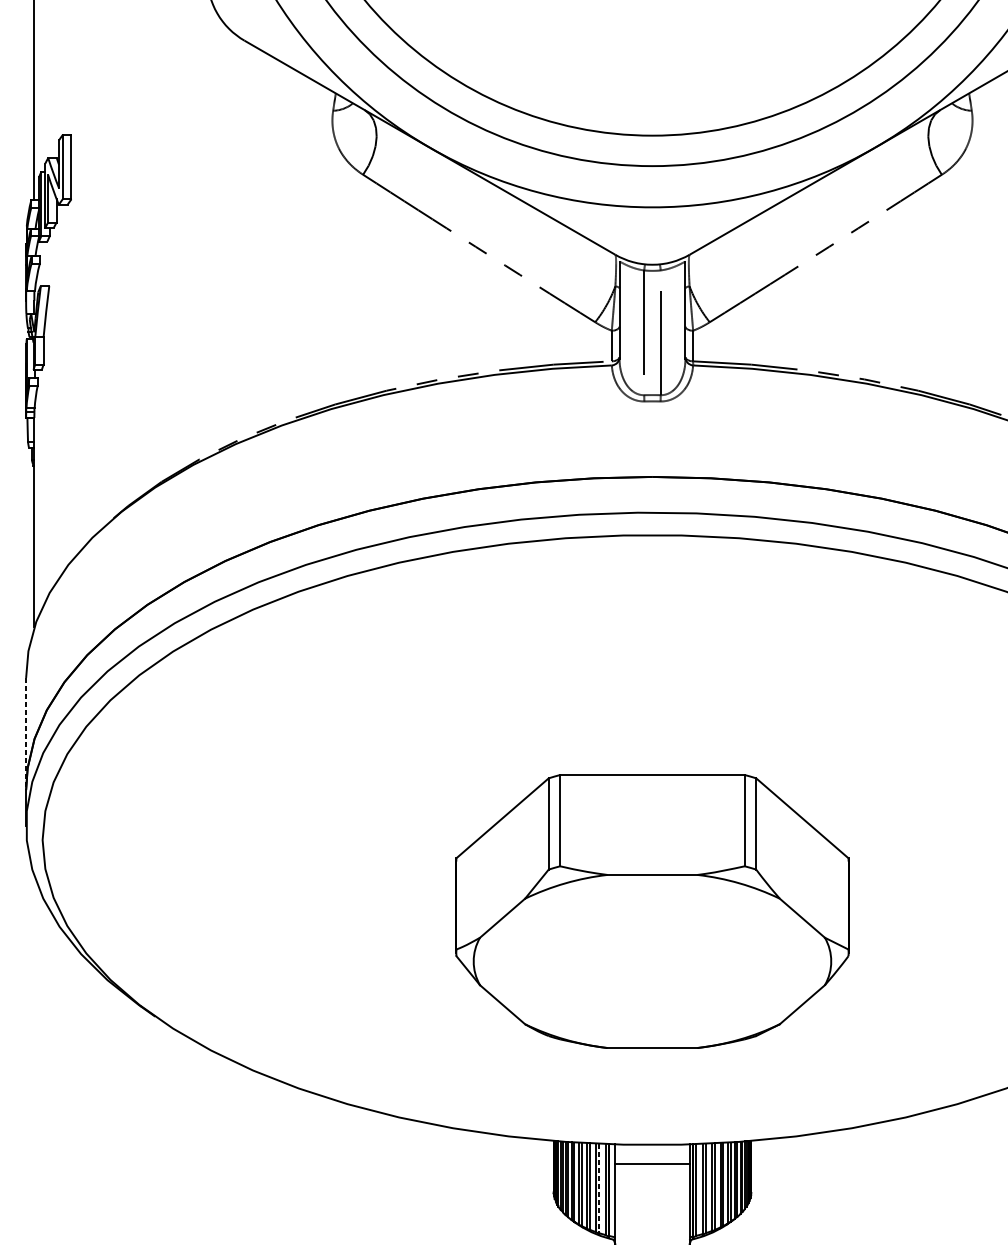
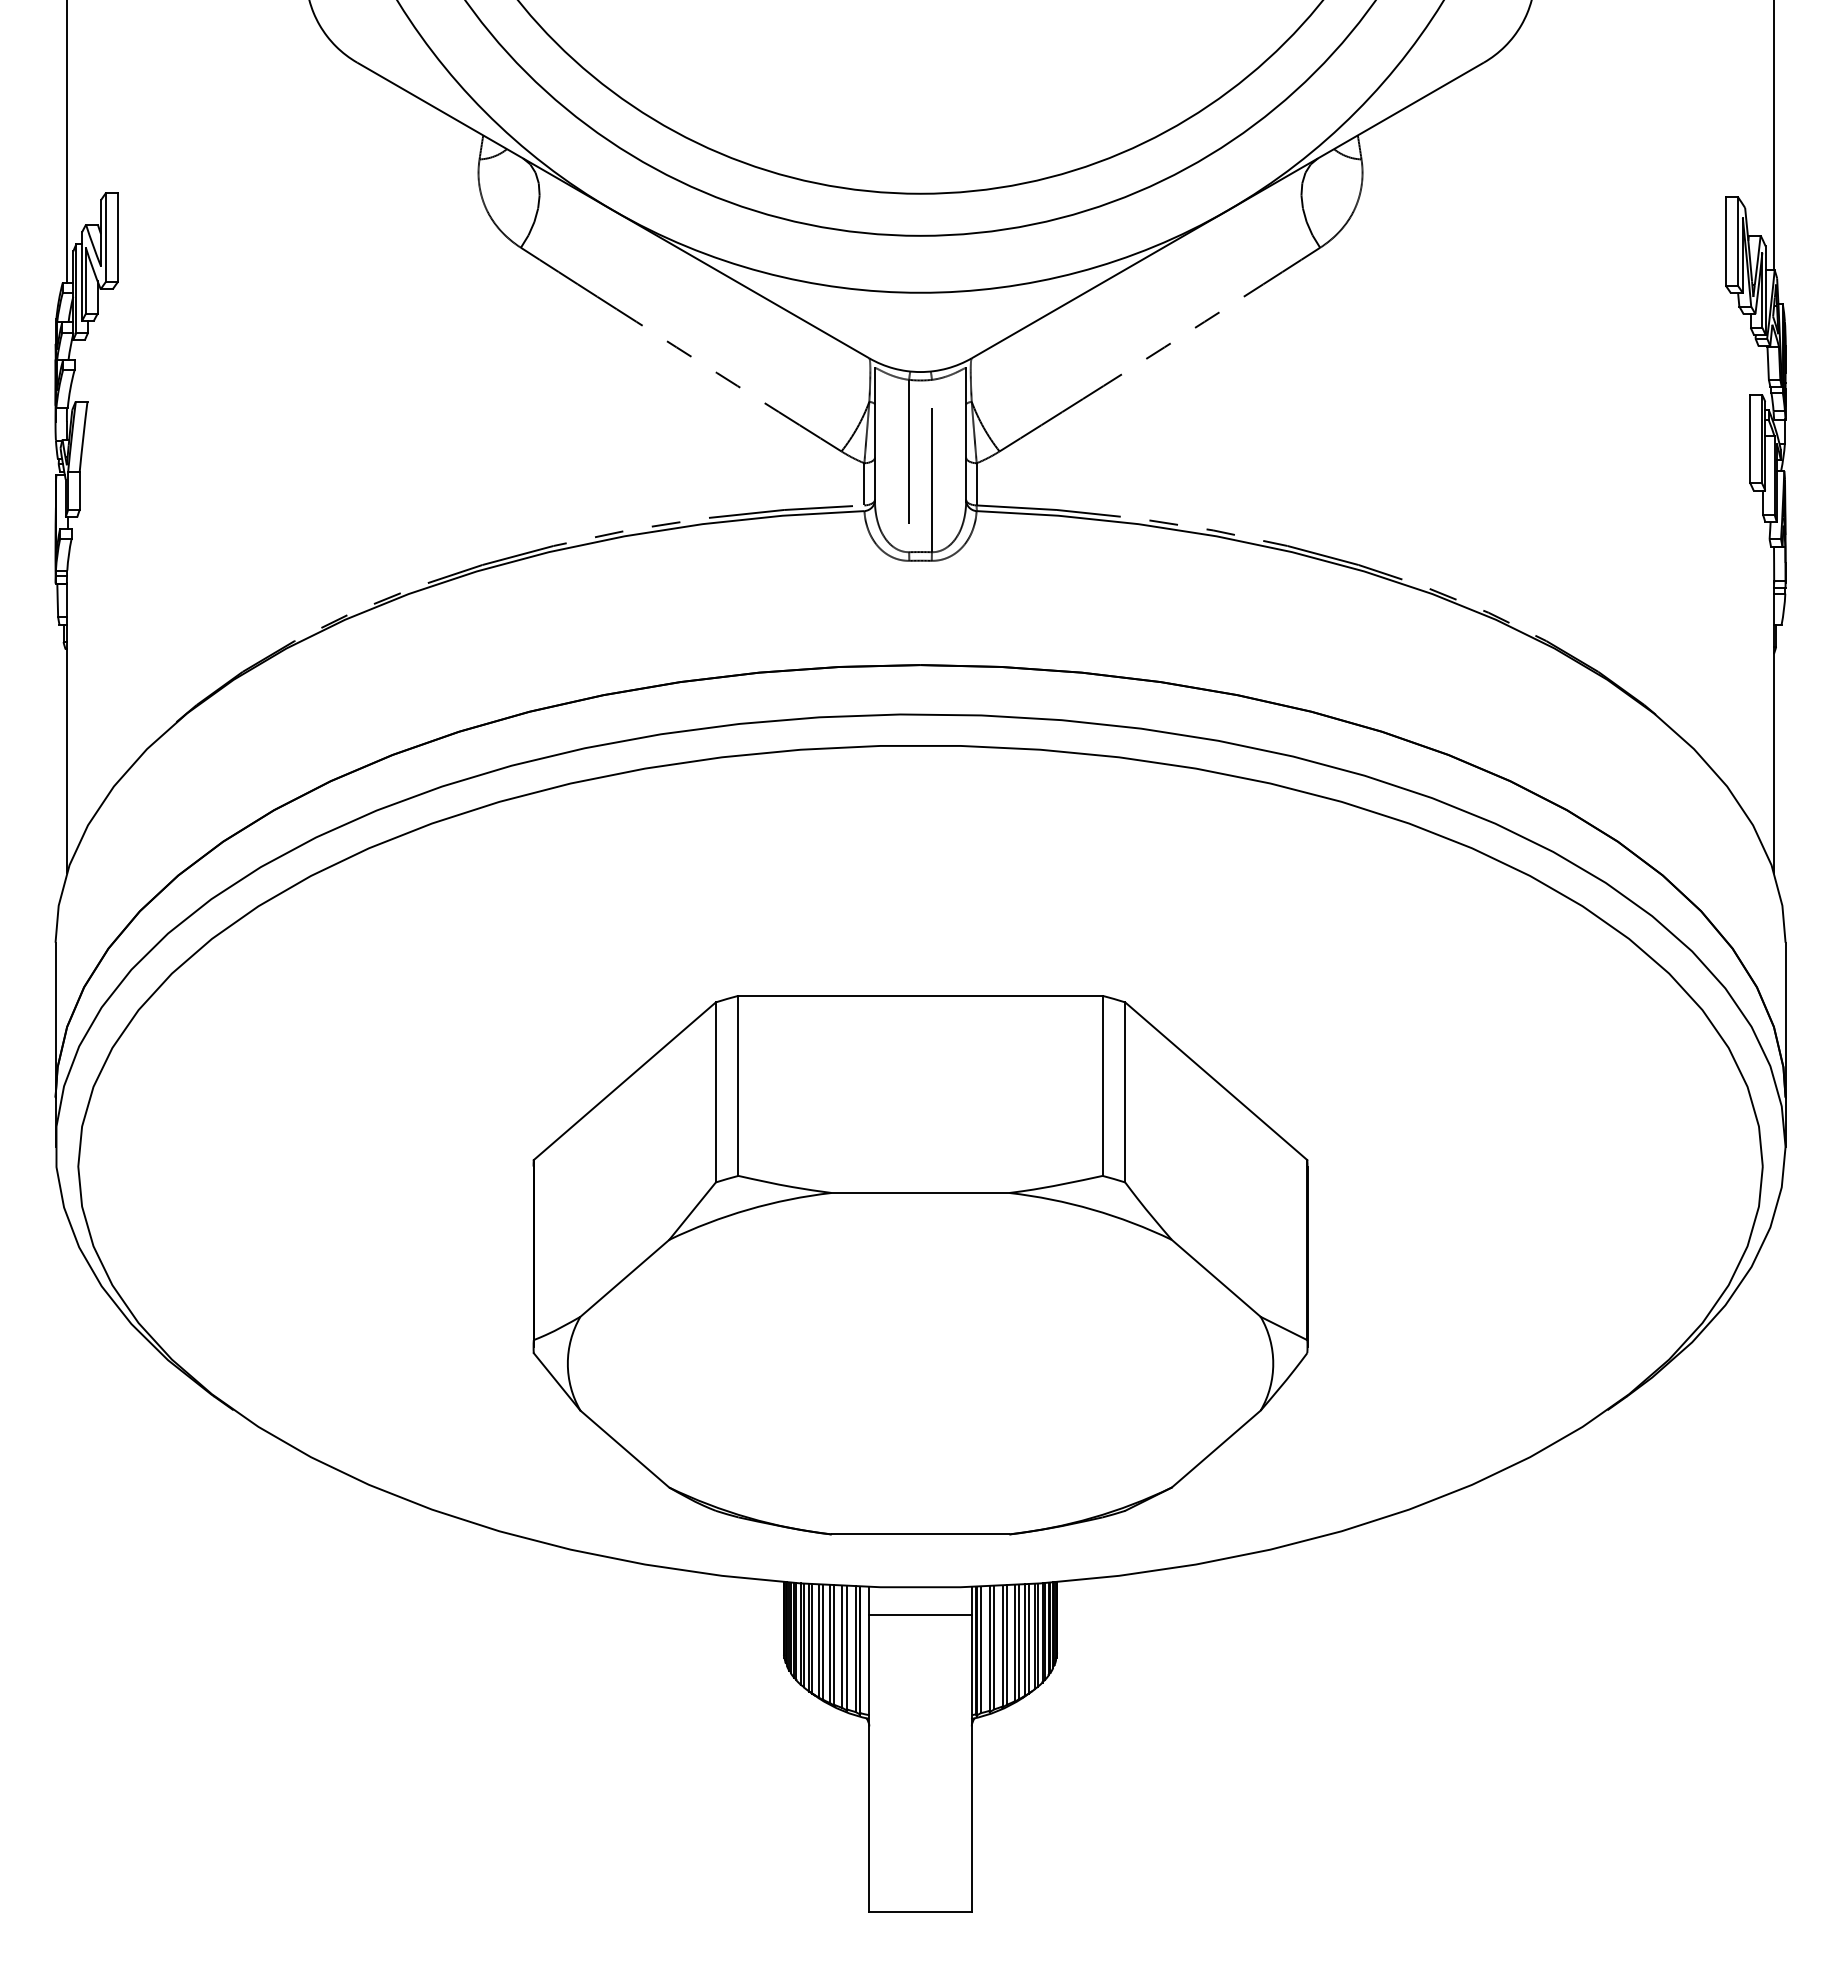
line: (26, 734) -> (55, 1020), dashed -> solid
part: (652, 911) -> (920, 1265), size x1.43
line: (598, 1188) -> (846, 1647), dashed -> solid

